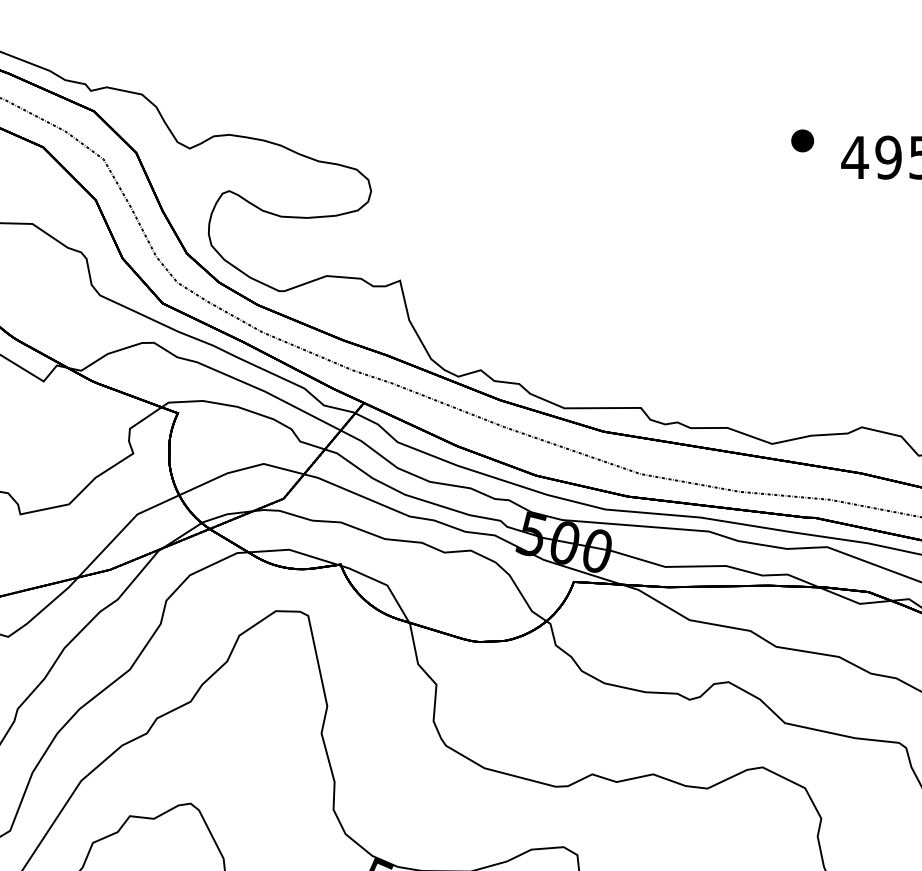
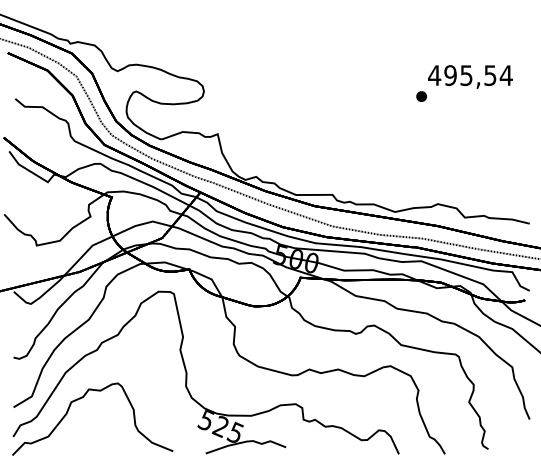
part: (802, 140) -> (421, 96), moved

